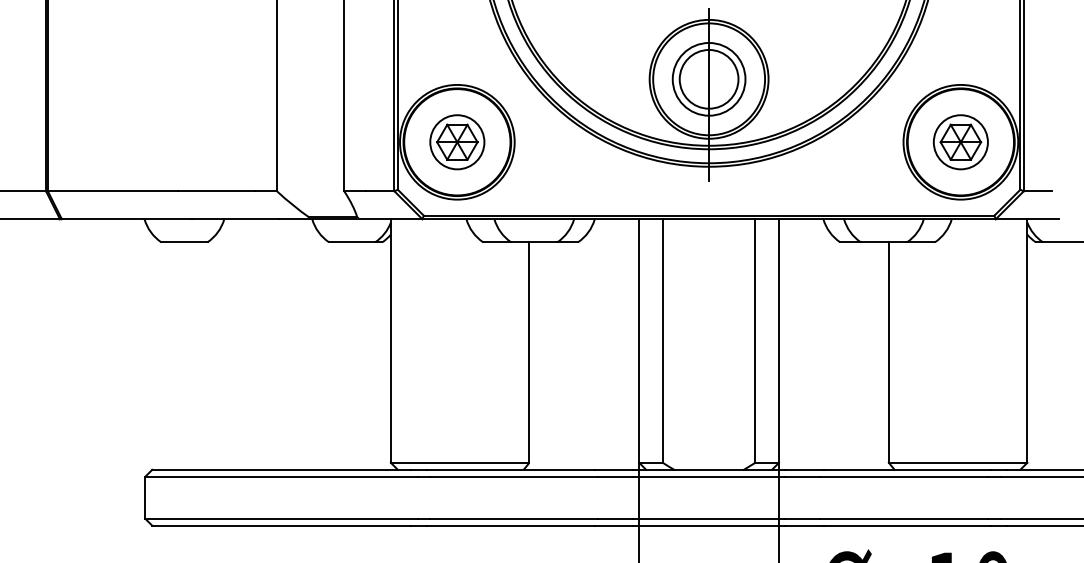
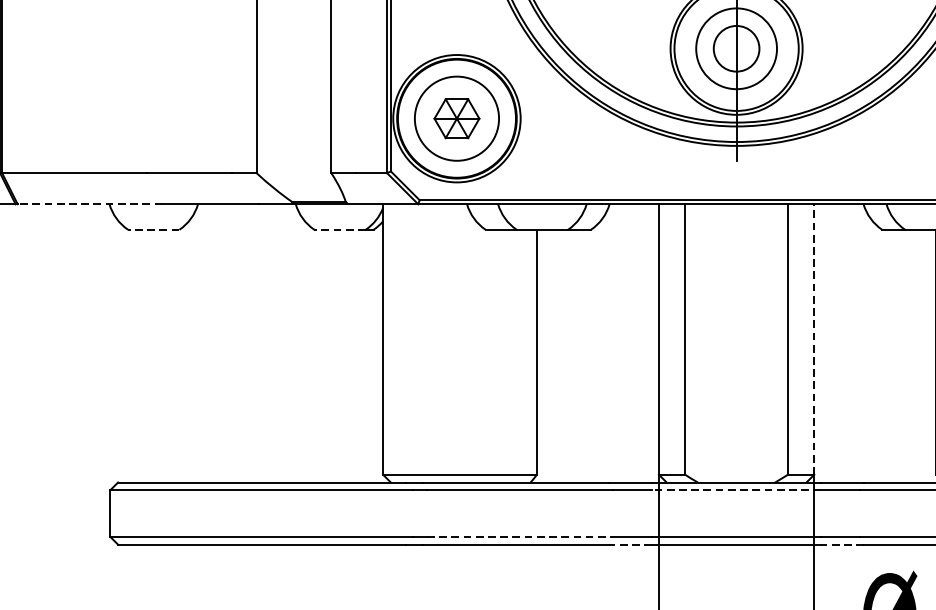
circle: (708, 78) -> (735, 47), size x0.7
circle: (457, 142) -> (457, 118), size x1.4
line: (126, 219) -> (89, 204), solid -> dashed
line: (183, 242) -> (152, 230), solid -> dashed
line: (351, 242) -> (339, 230), solid -> dashed
line: (779, 341) -> (814, 340), solid -> dashed
line: (708, 476) -> (735, 489), solid -> dashed
line: (514, 518) -> (520, 536), solid -> dashed
line: (613, 525) -> (630, 544), solid -> dashed
line: (804, 525) -> (842, 544), solid -> dashed

